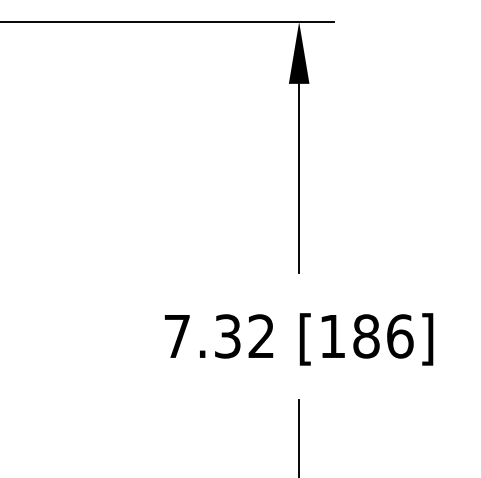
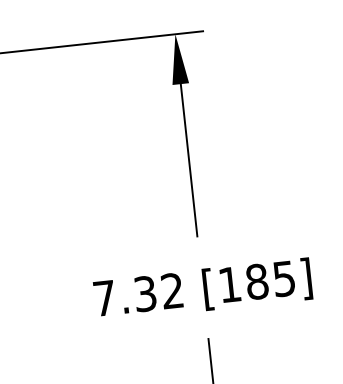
text: (400, 336) -> (284, 278), [186] -> [185]

